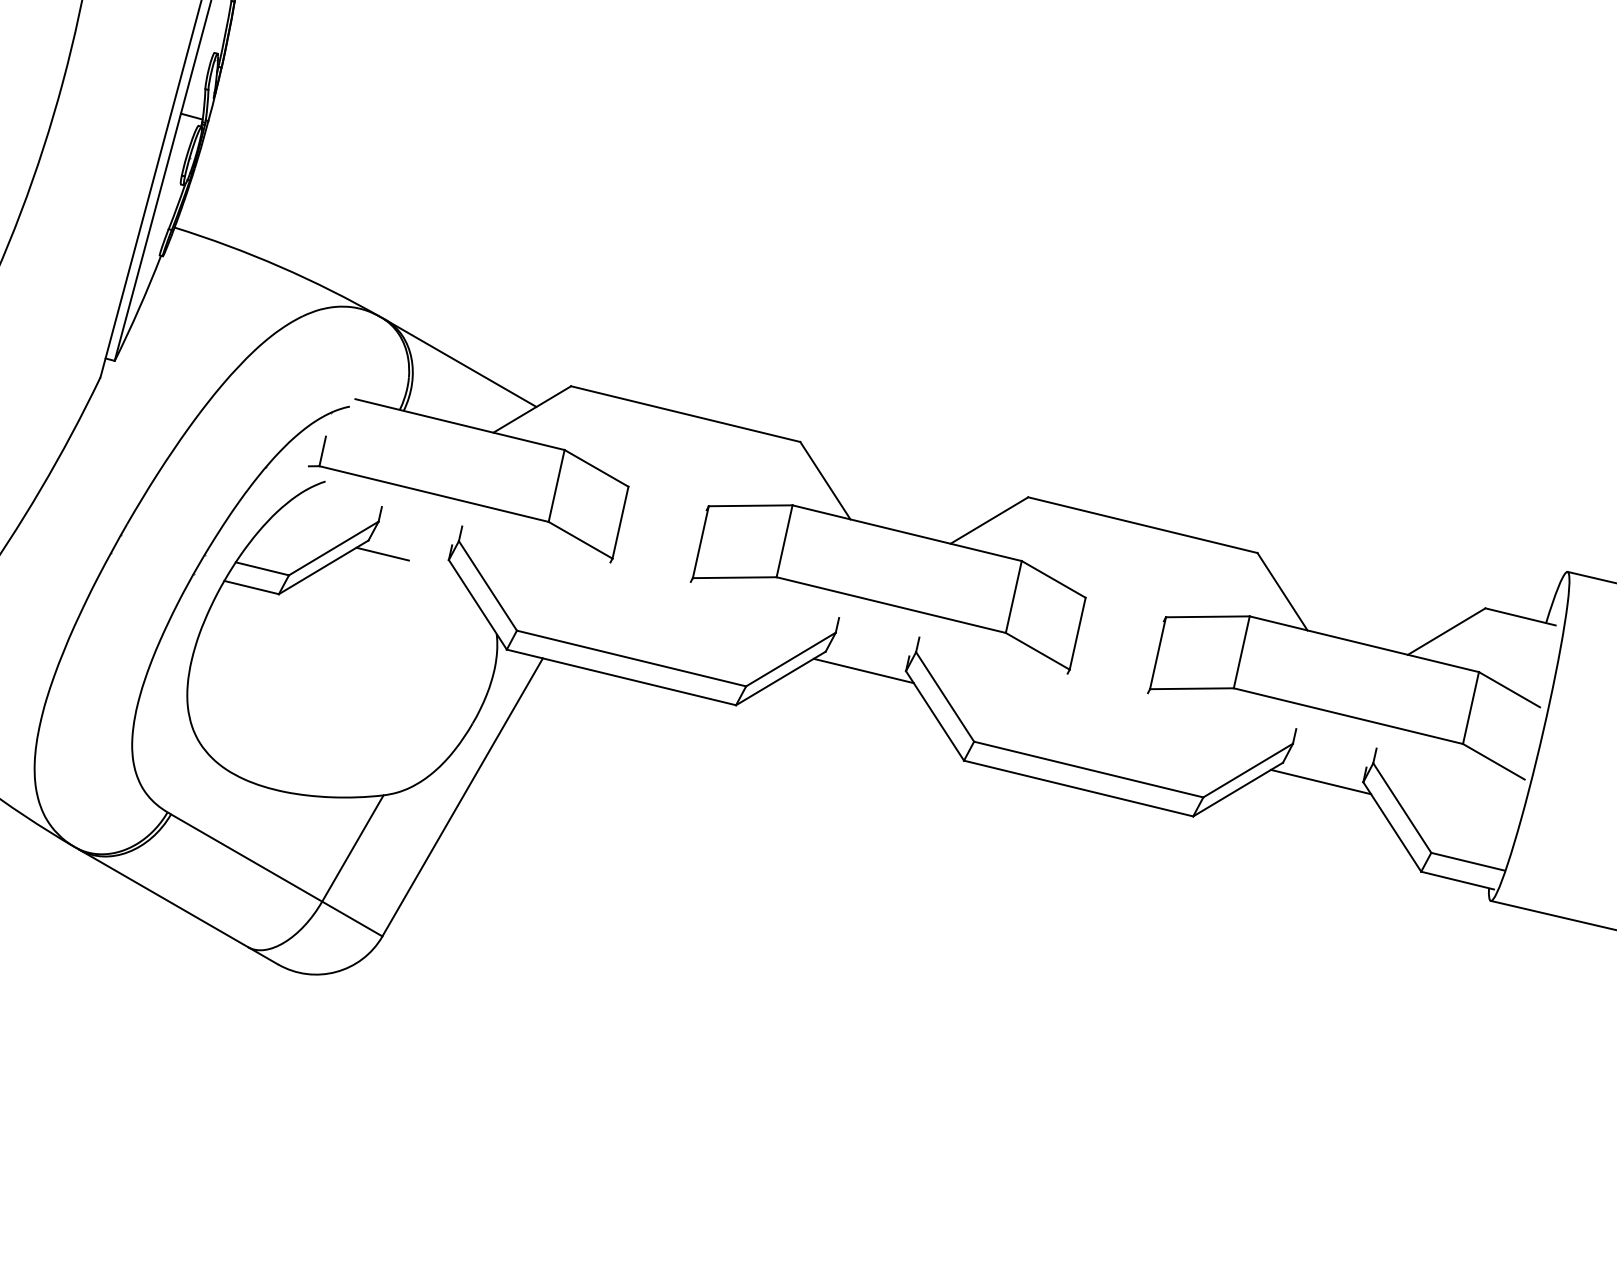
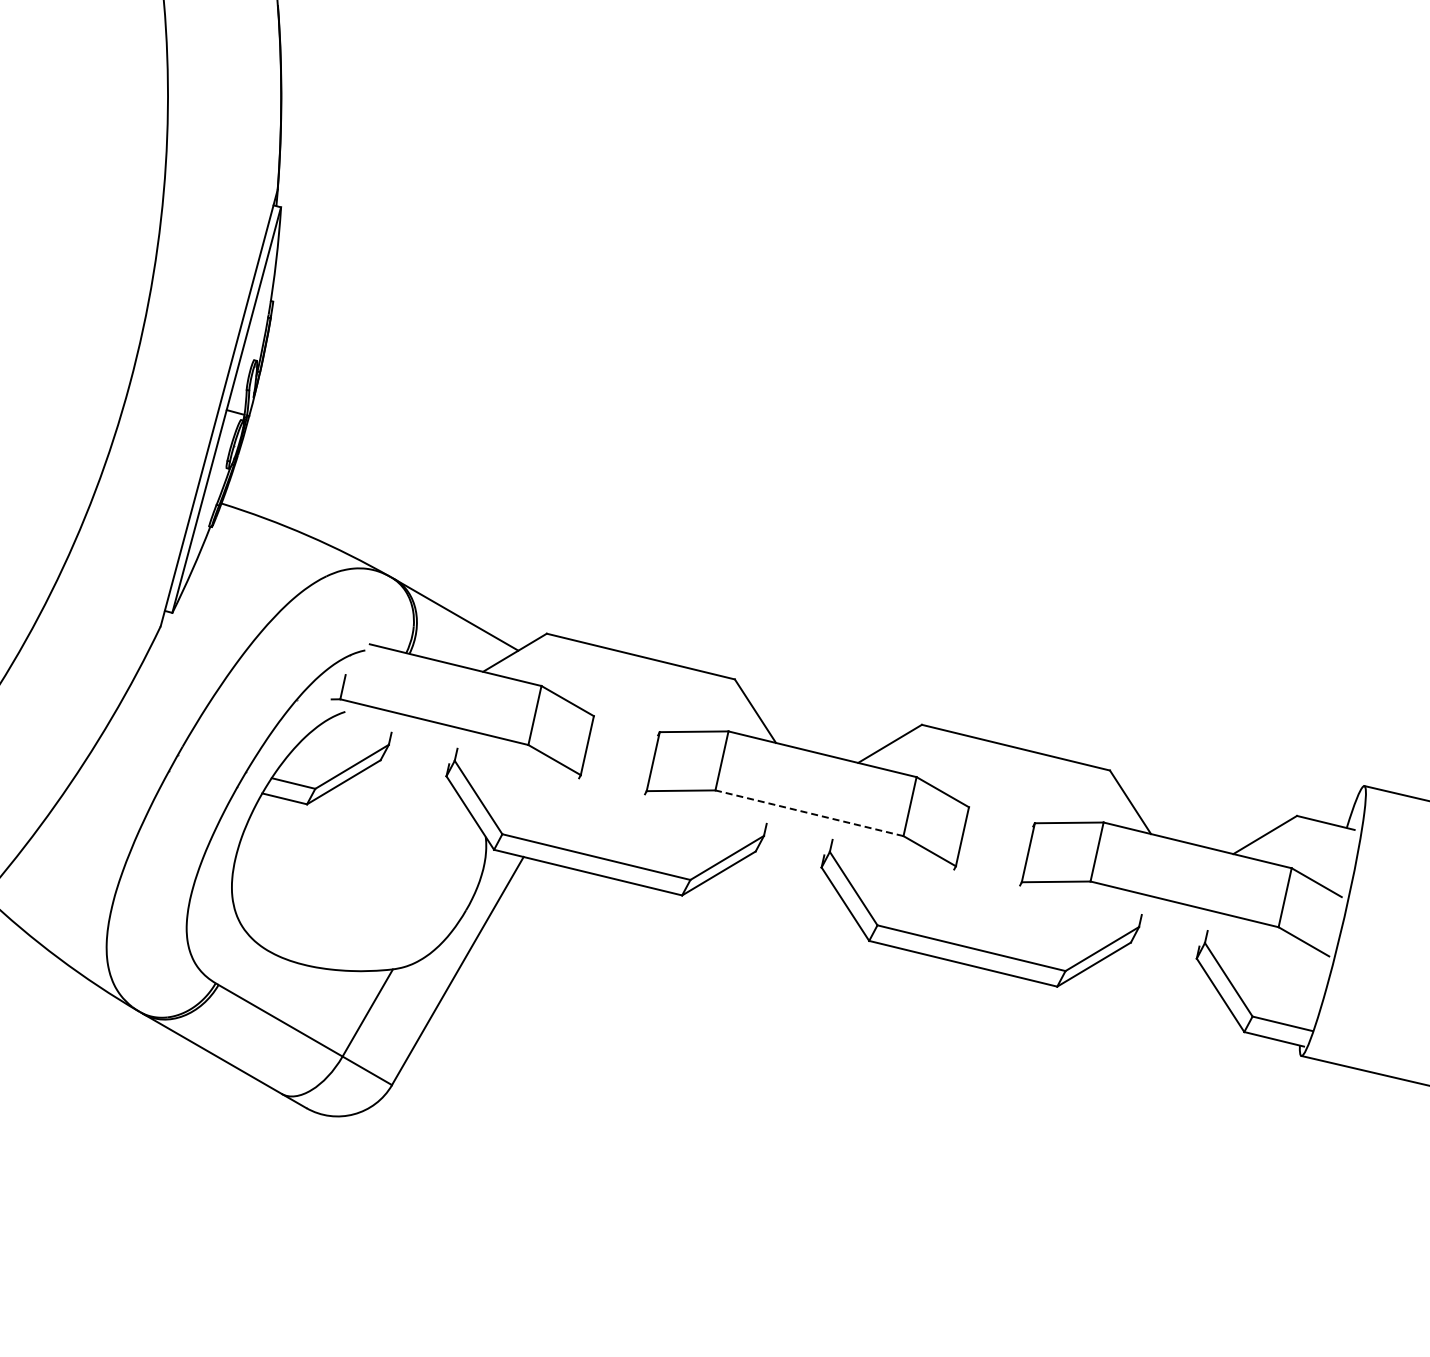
line: (381, 554) -> (391, 771), removed
line: (891, 605) -> (809, 813), solid -> dashed
line: (863, 671) -> (786, 867), removed
line: (1320, 782) -> (1161, 958), removed

